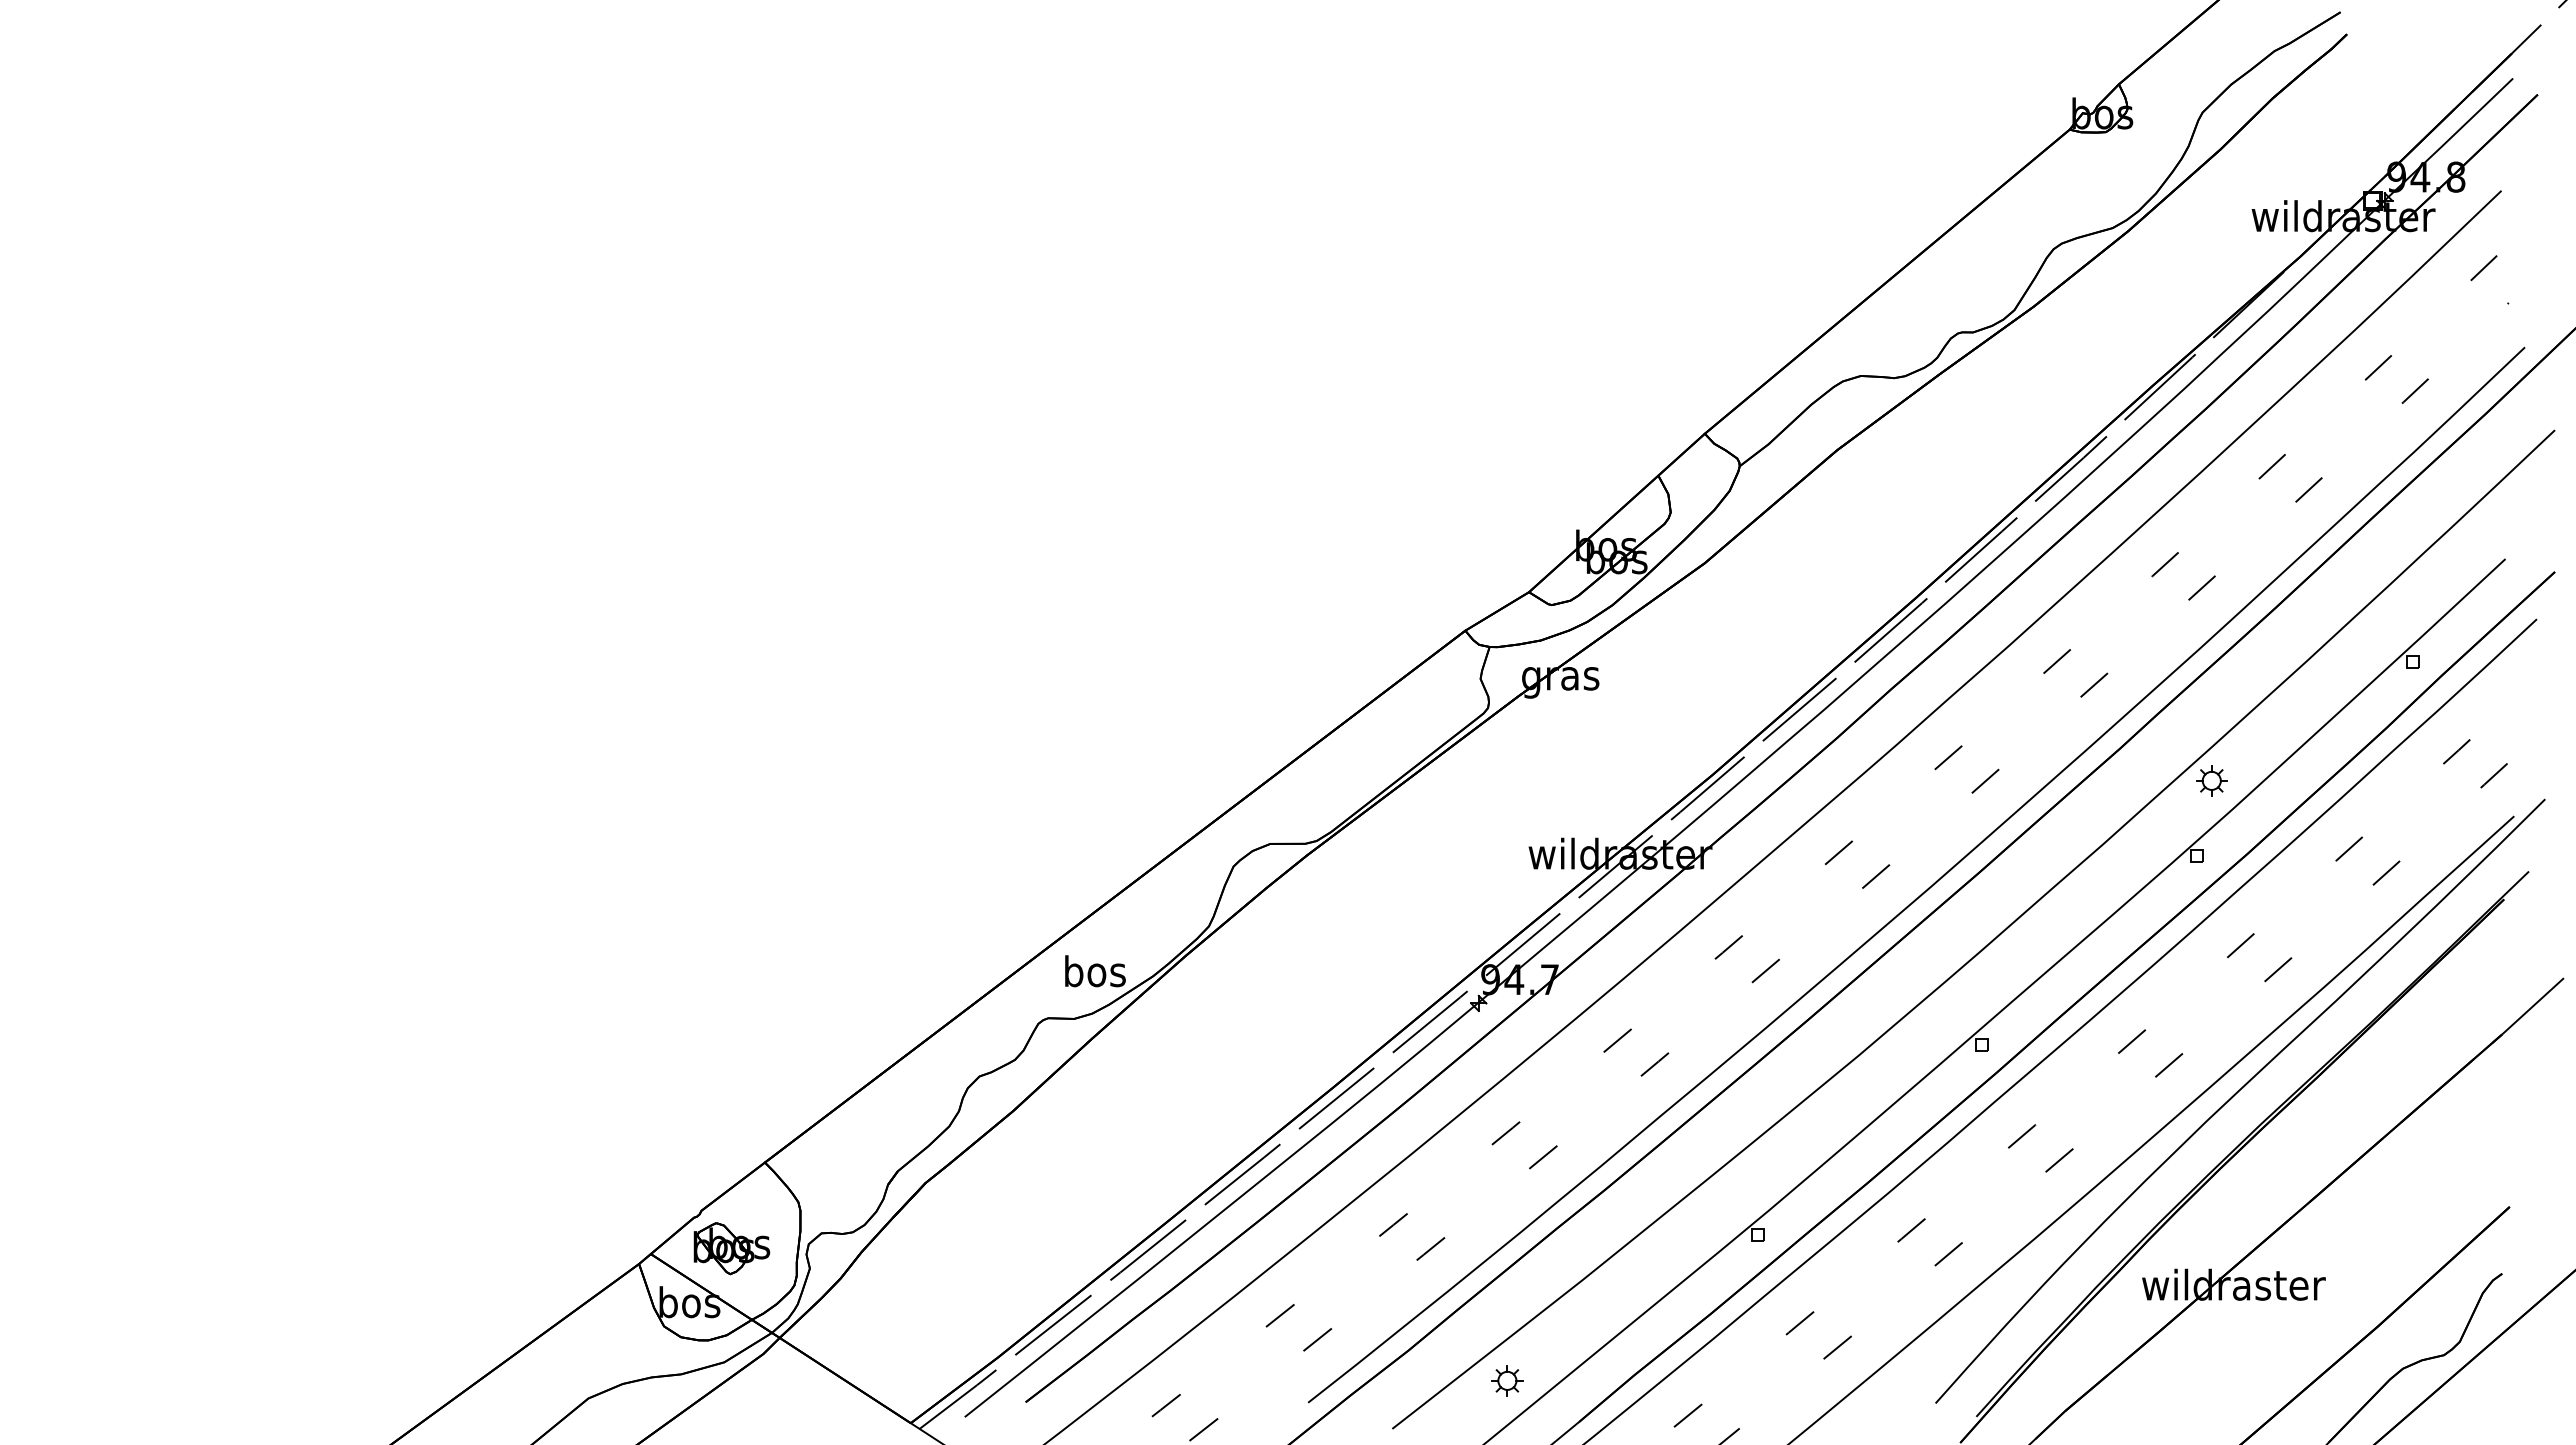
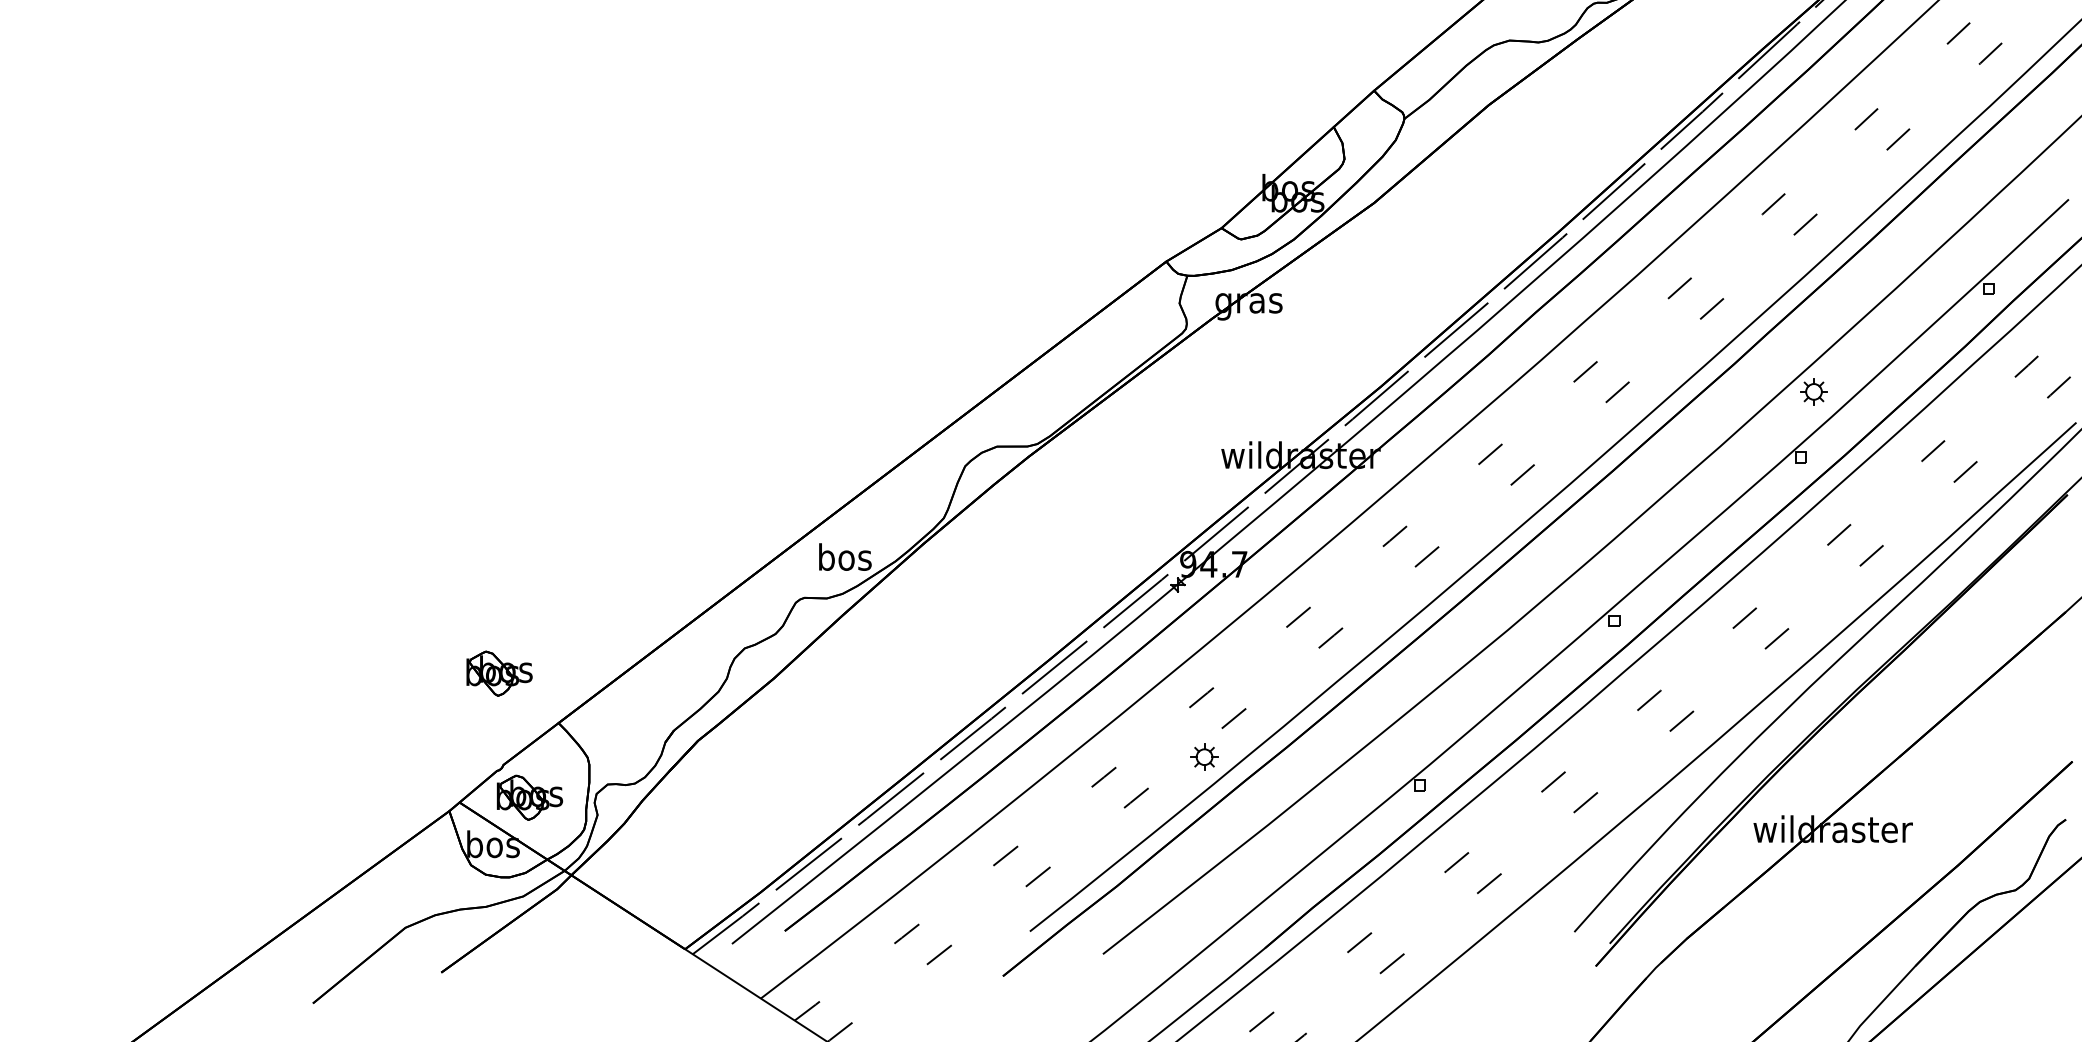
part: (696, 1105) -> (499, 673), added
part: (1507, 1380) -> (1204, 756), moved

